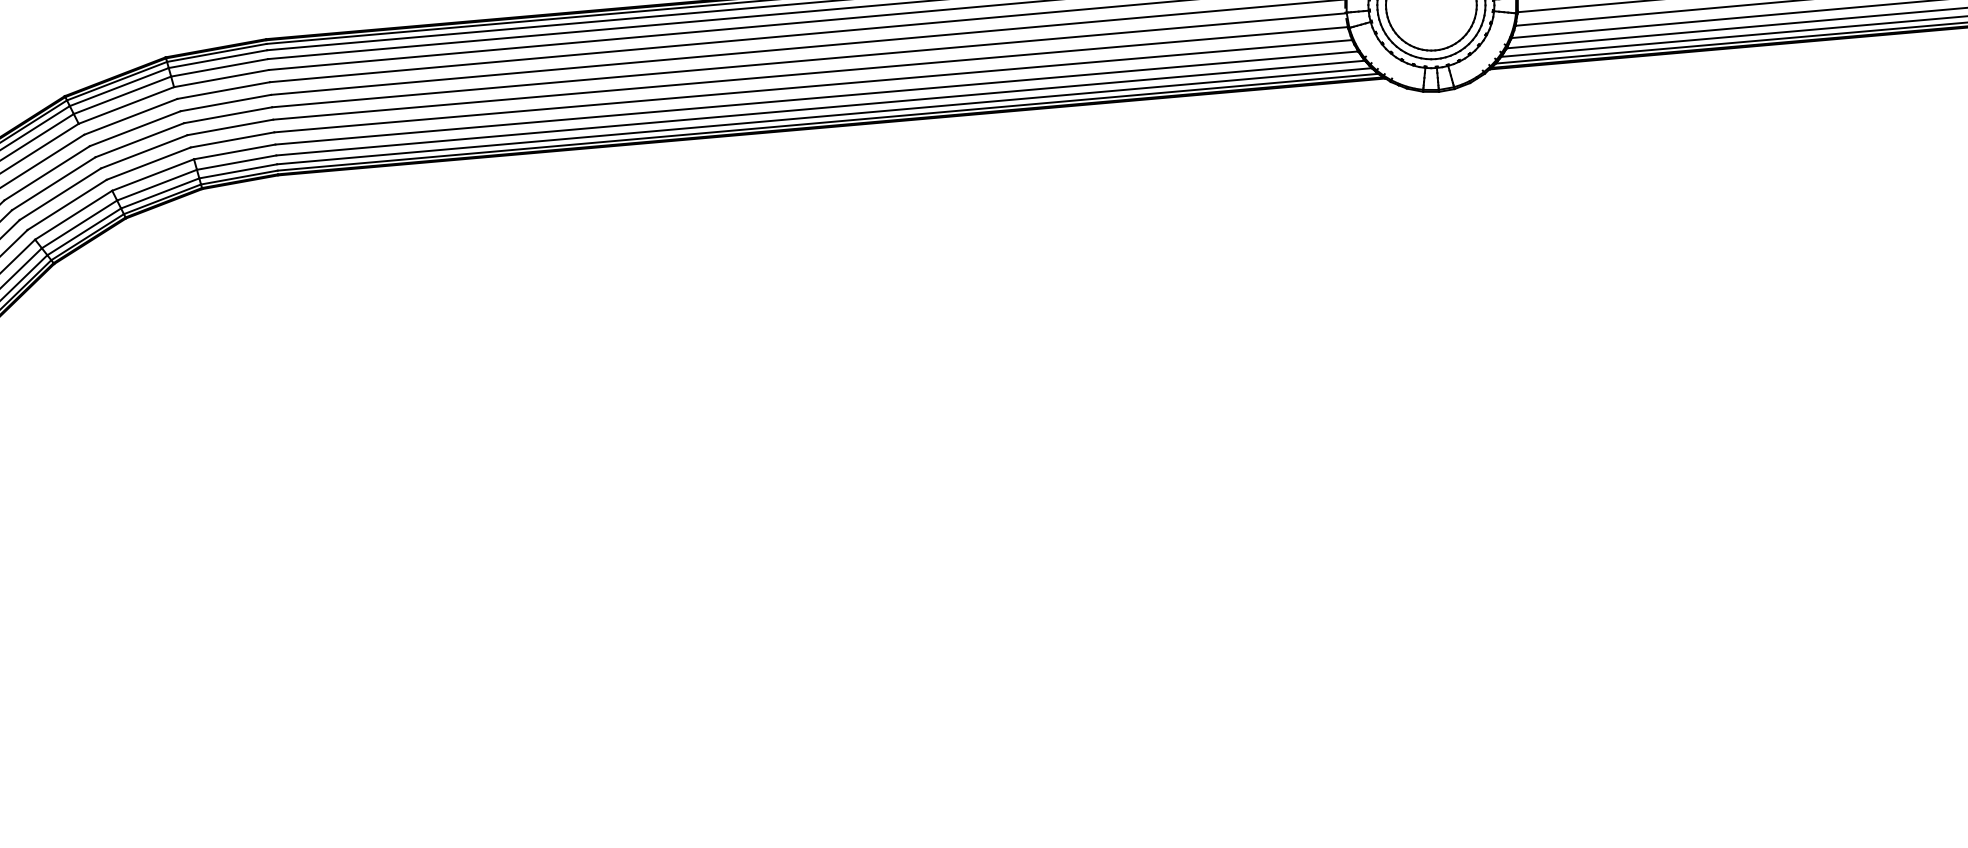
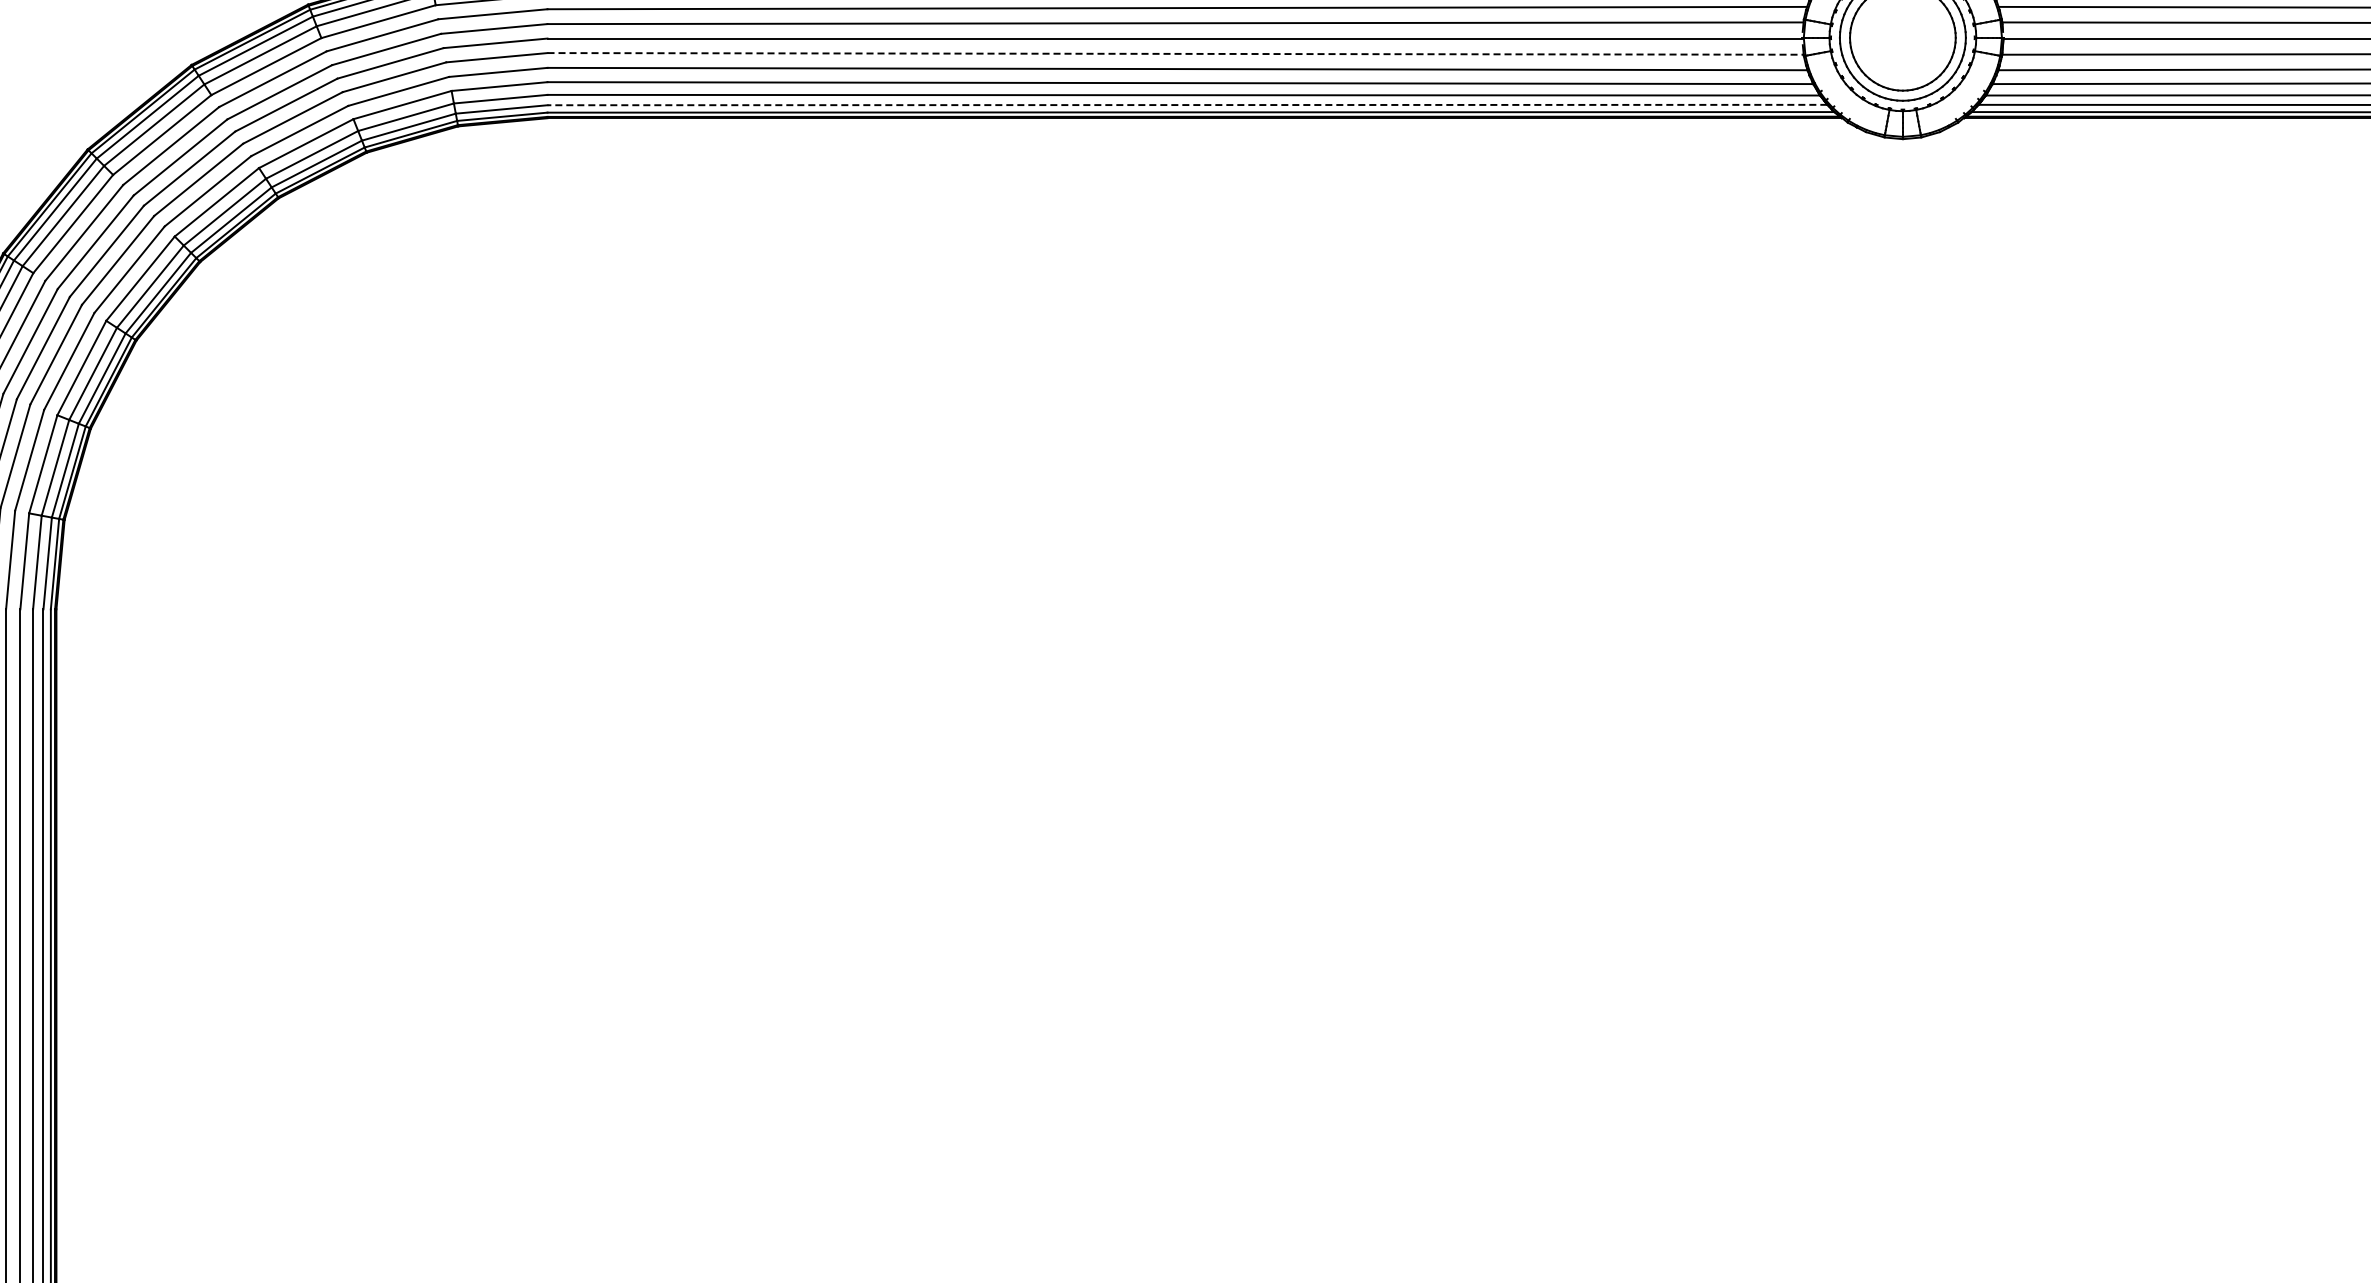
line: (811, 72) -> (1176, 53), solid -> dashed
line: (824, 116) -> (1187, 105), solid -> dashed

